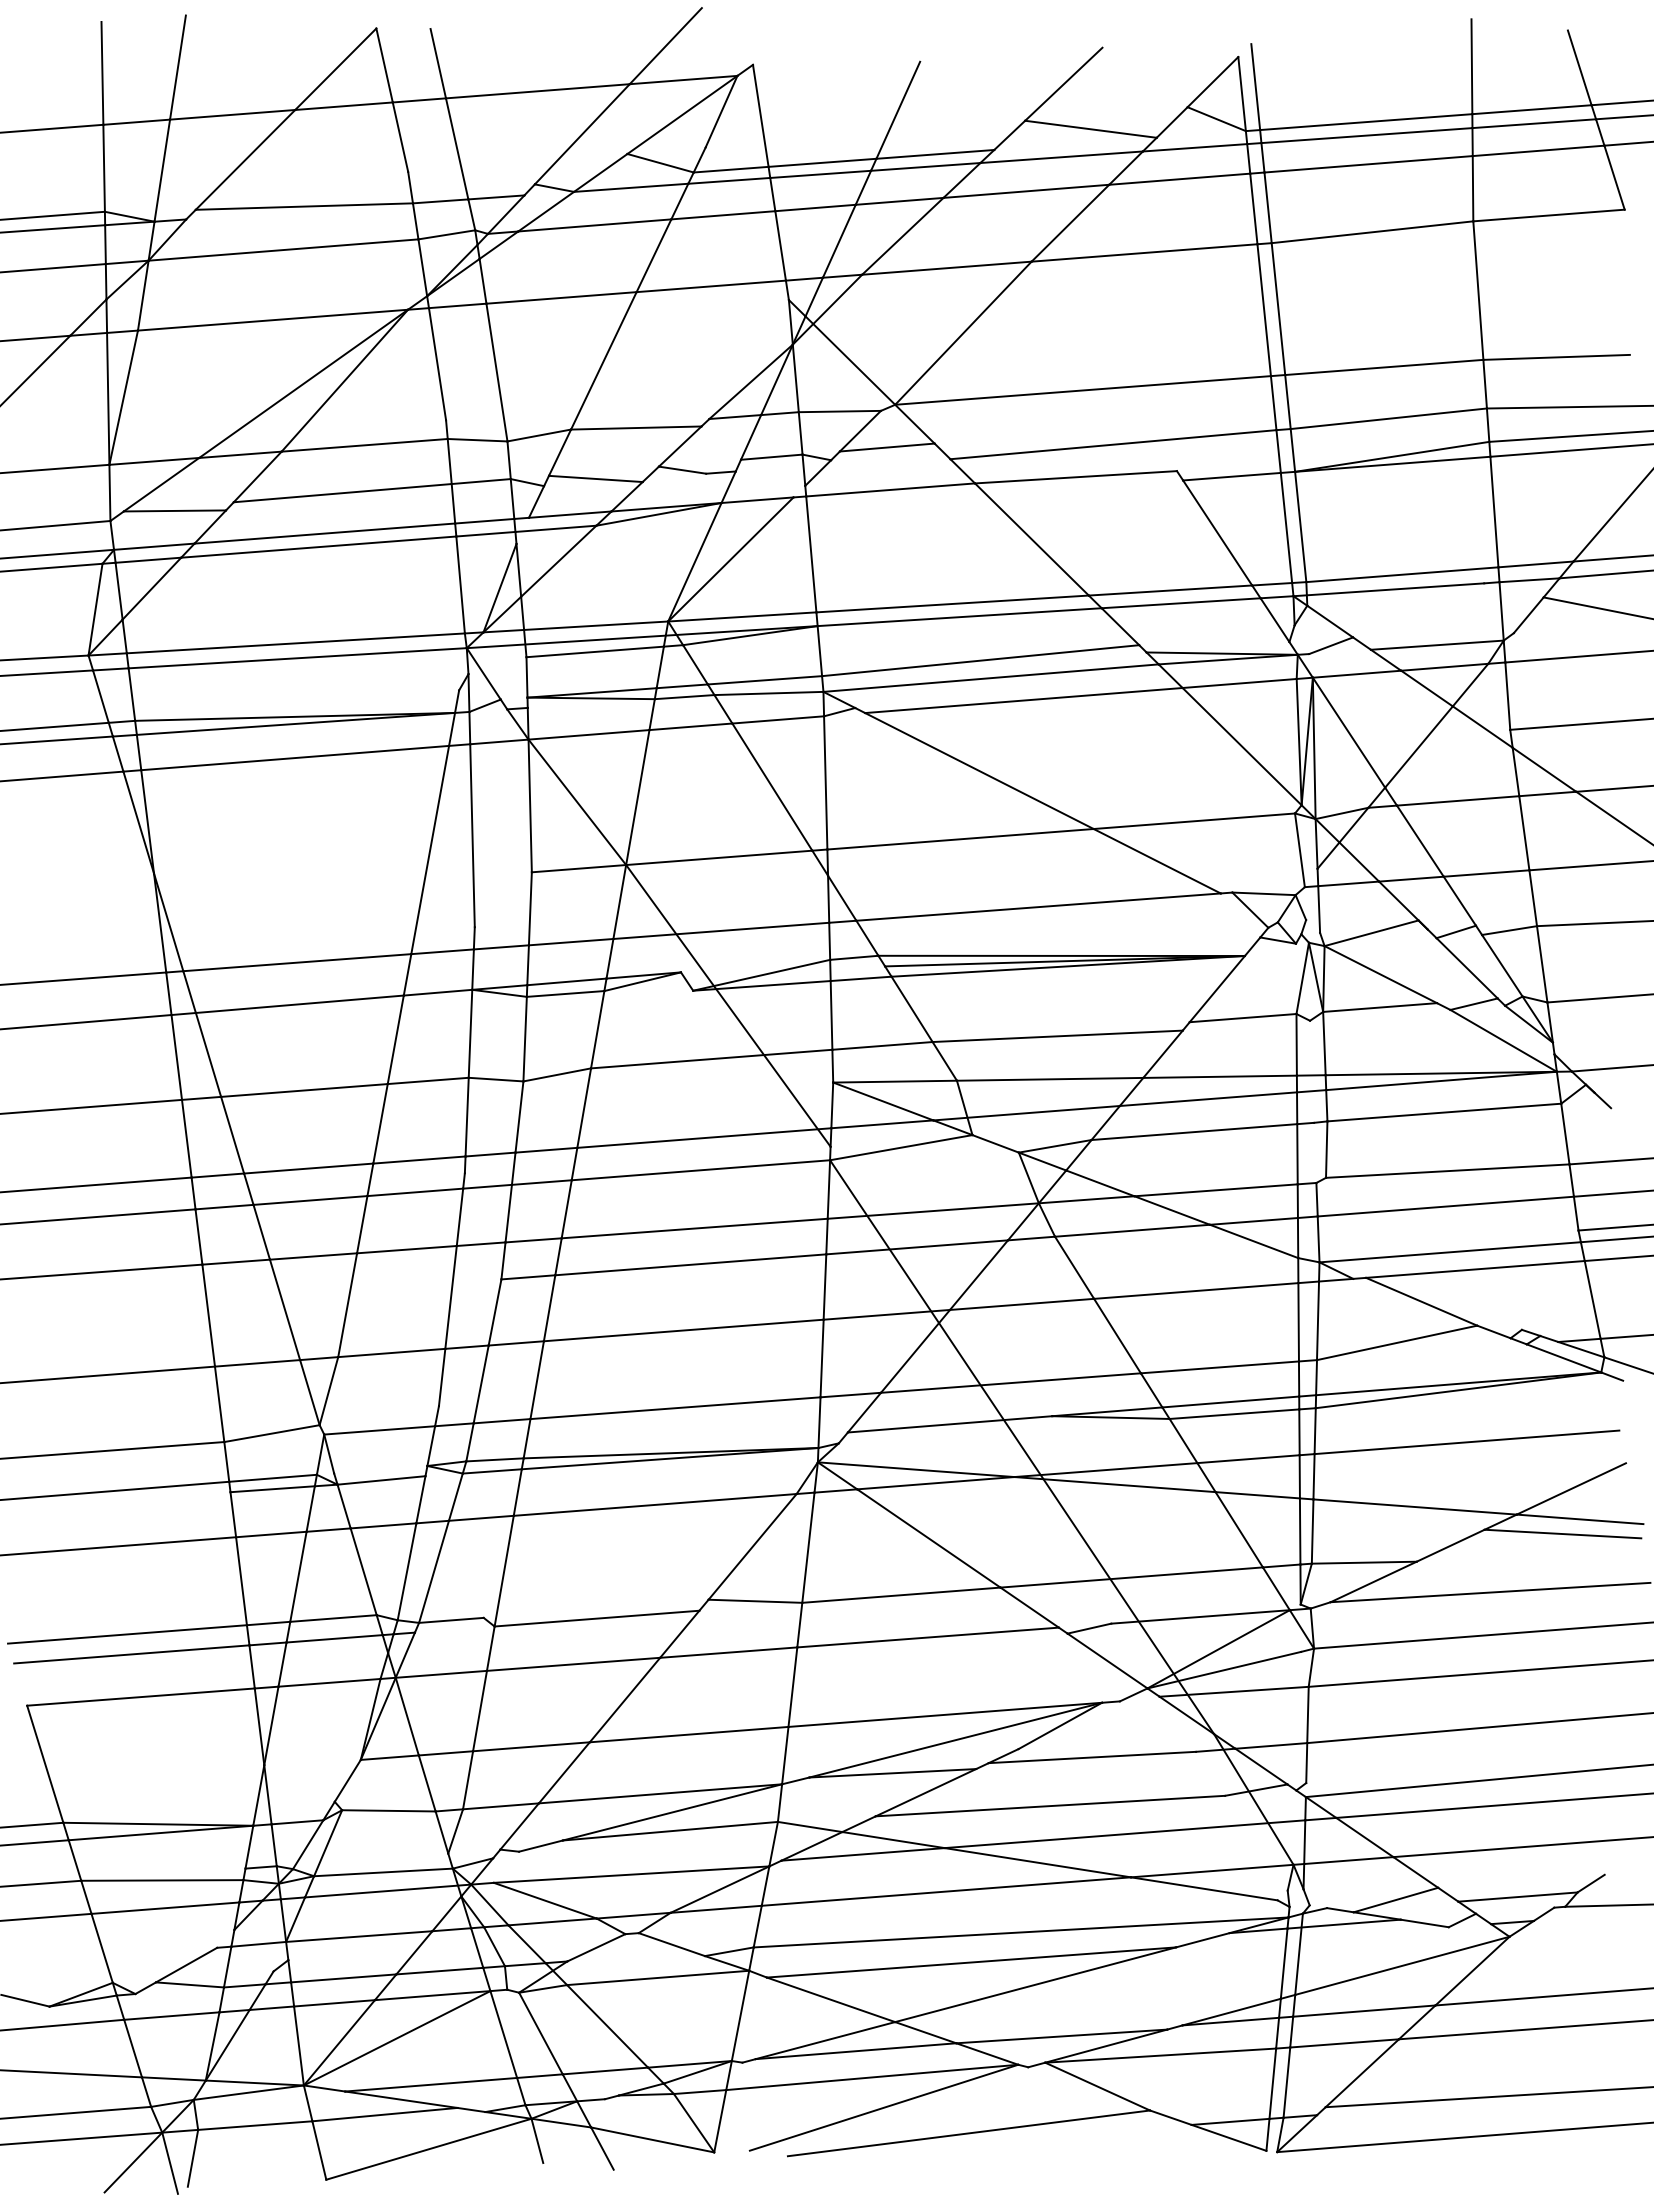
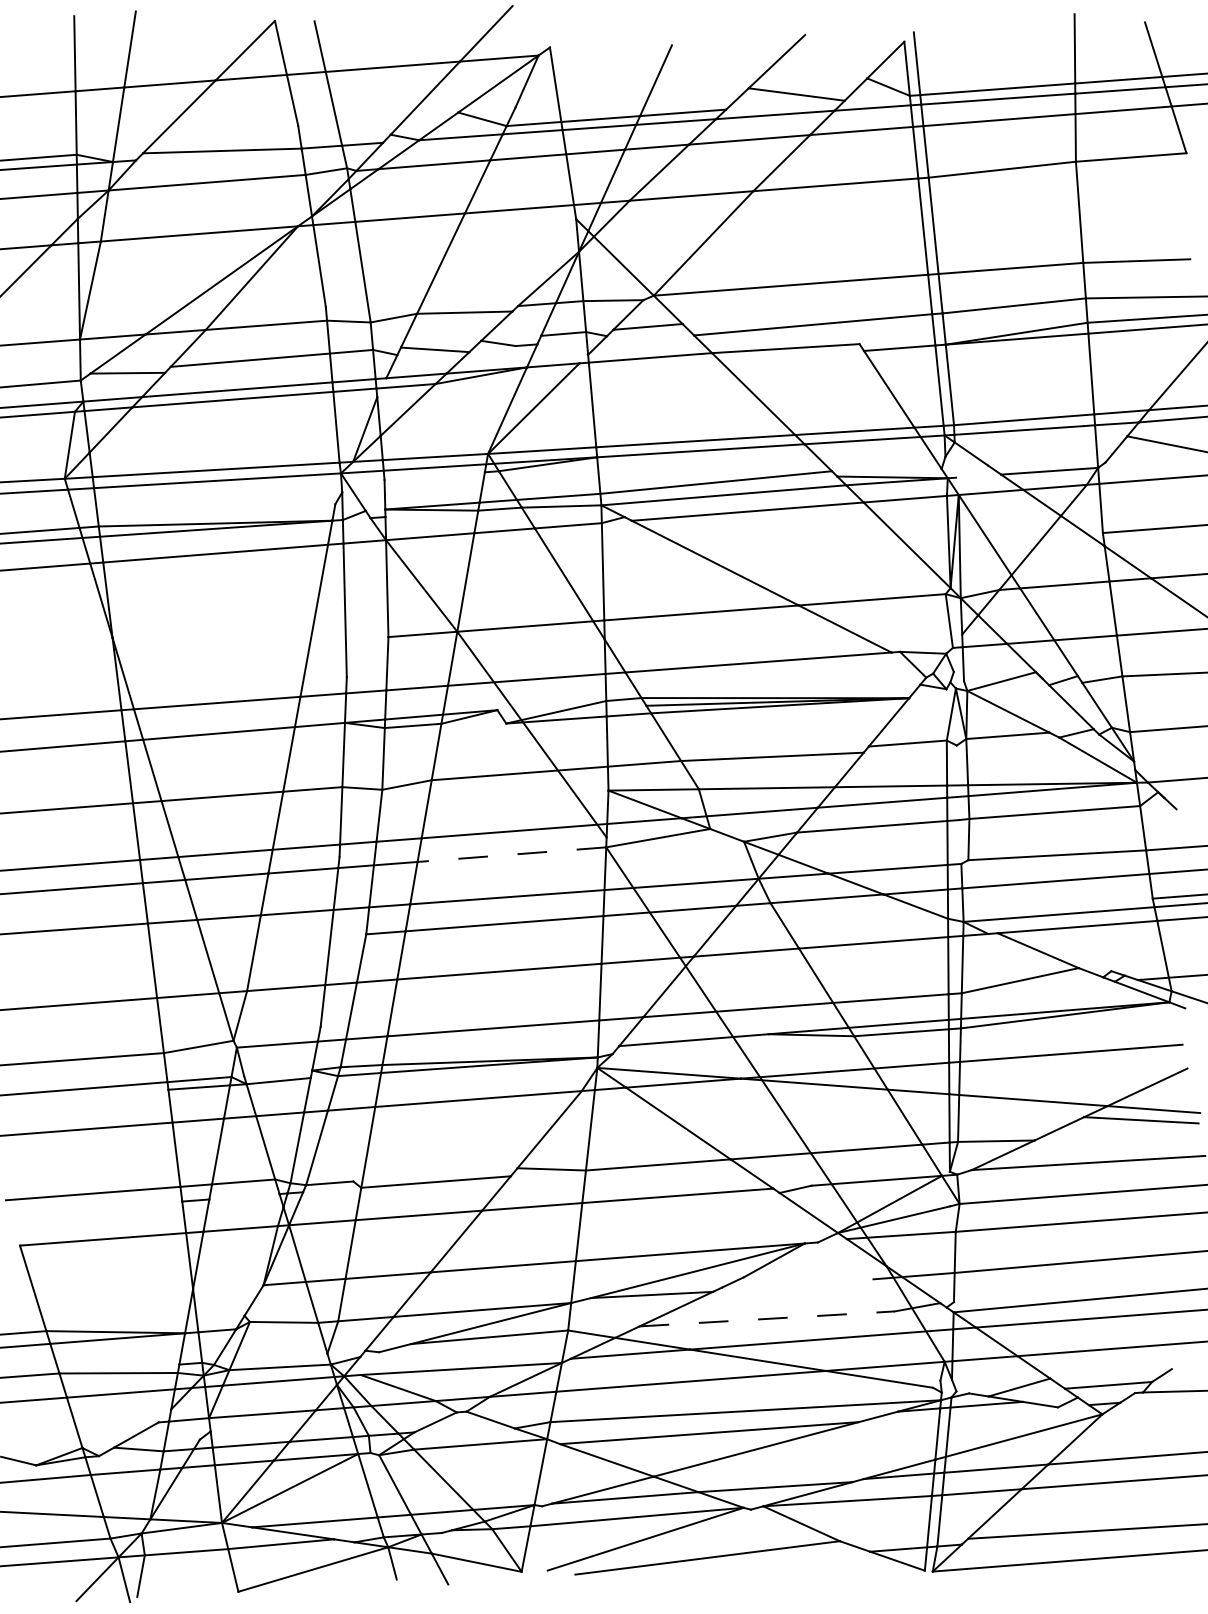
line: (1331, 645) -> (972, 471), removed
line: (594, 651) -> (434, 475), removed
line: (700, 1170) -> (511, 854), solid -> dashed
line: (334, 1638) -> (244, 1196), removed
line: (131, 1654) -> (96, 1208), removed
line: (1092, 1757) -> (797, 1283), removed
line: (1050, 1806) -> (767, 1319), solid -> dashed

